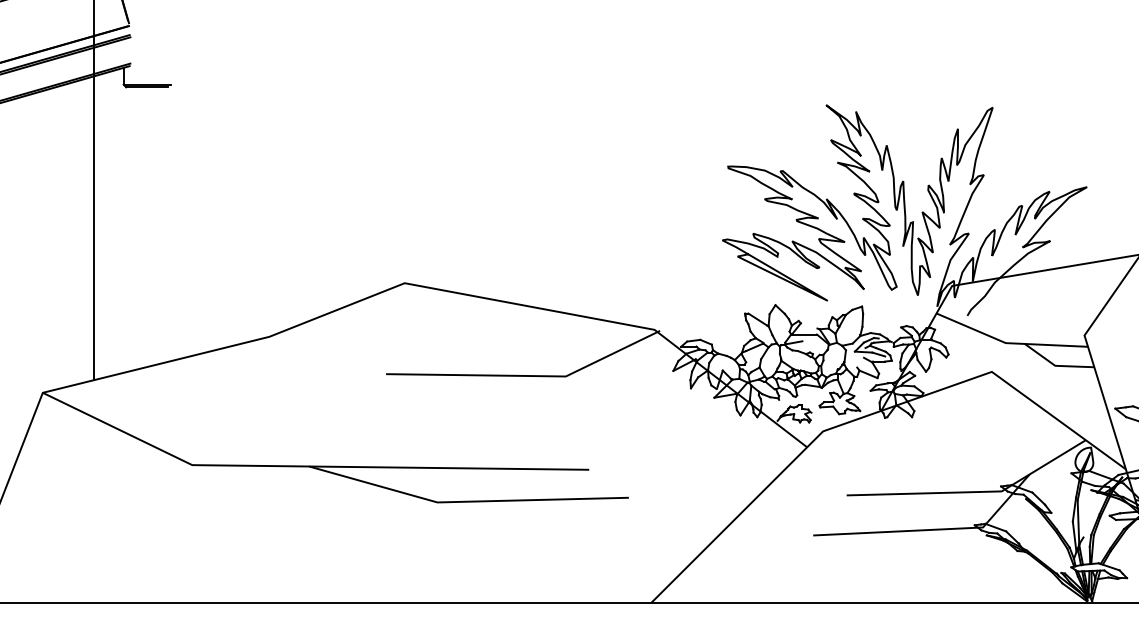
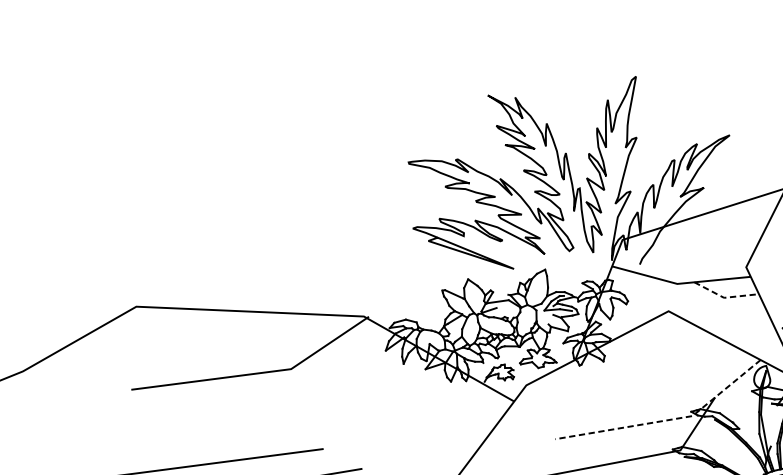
line: (1056, 365) -> (725, 297), solid -> dashed
line: (973, 492) -> (667, 420), solid -> dashed

